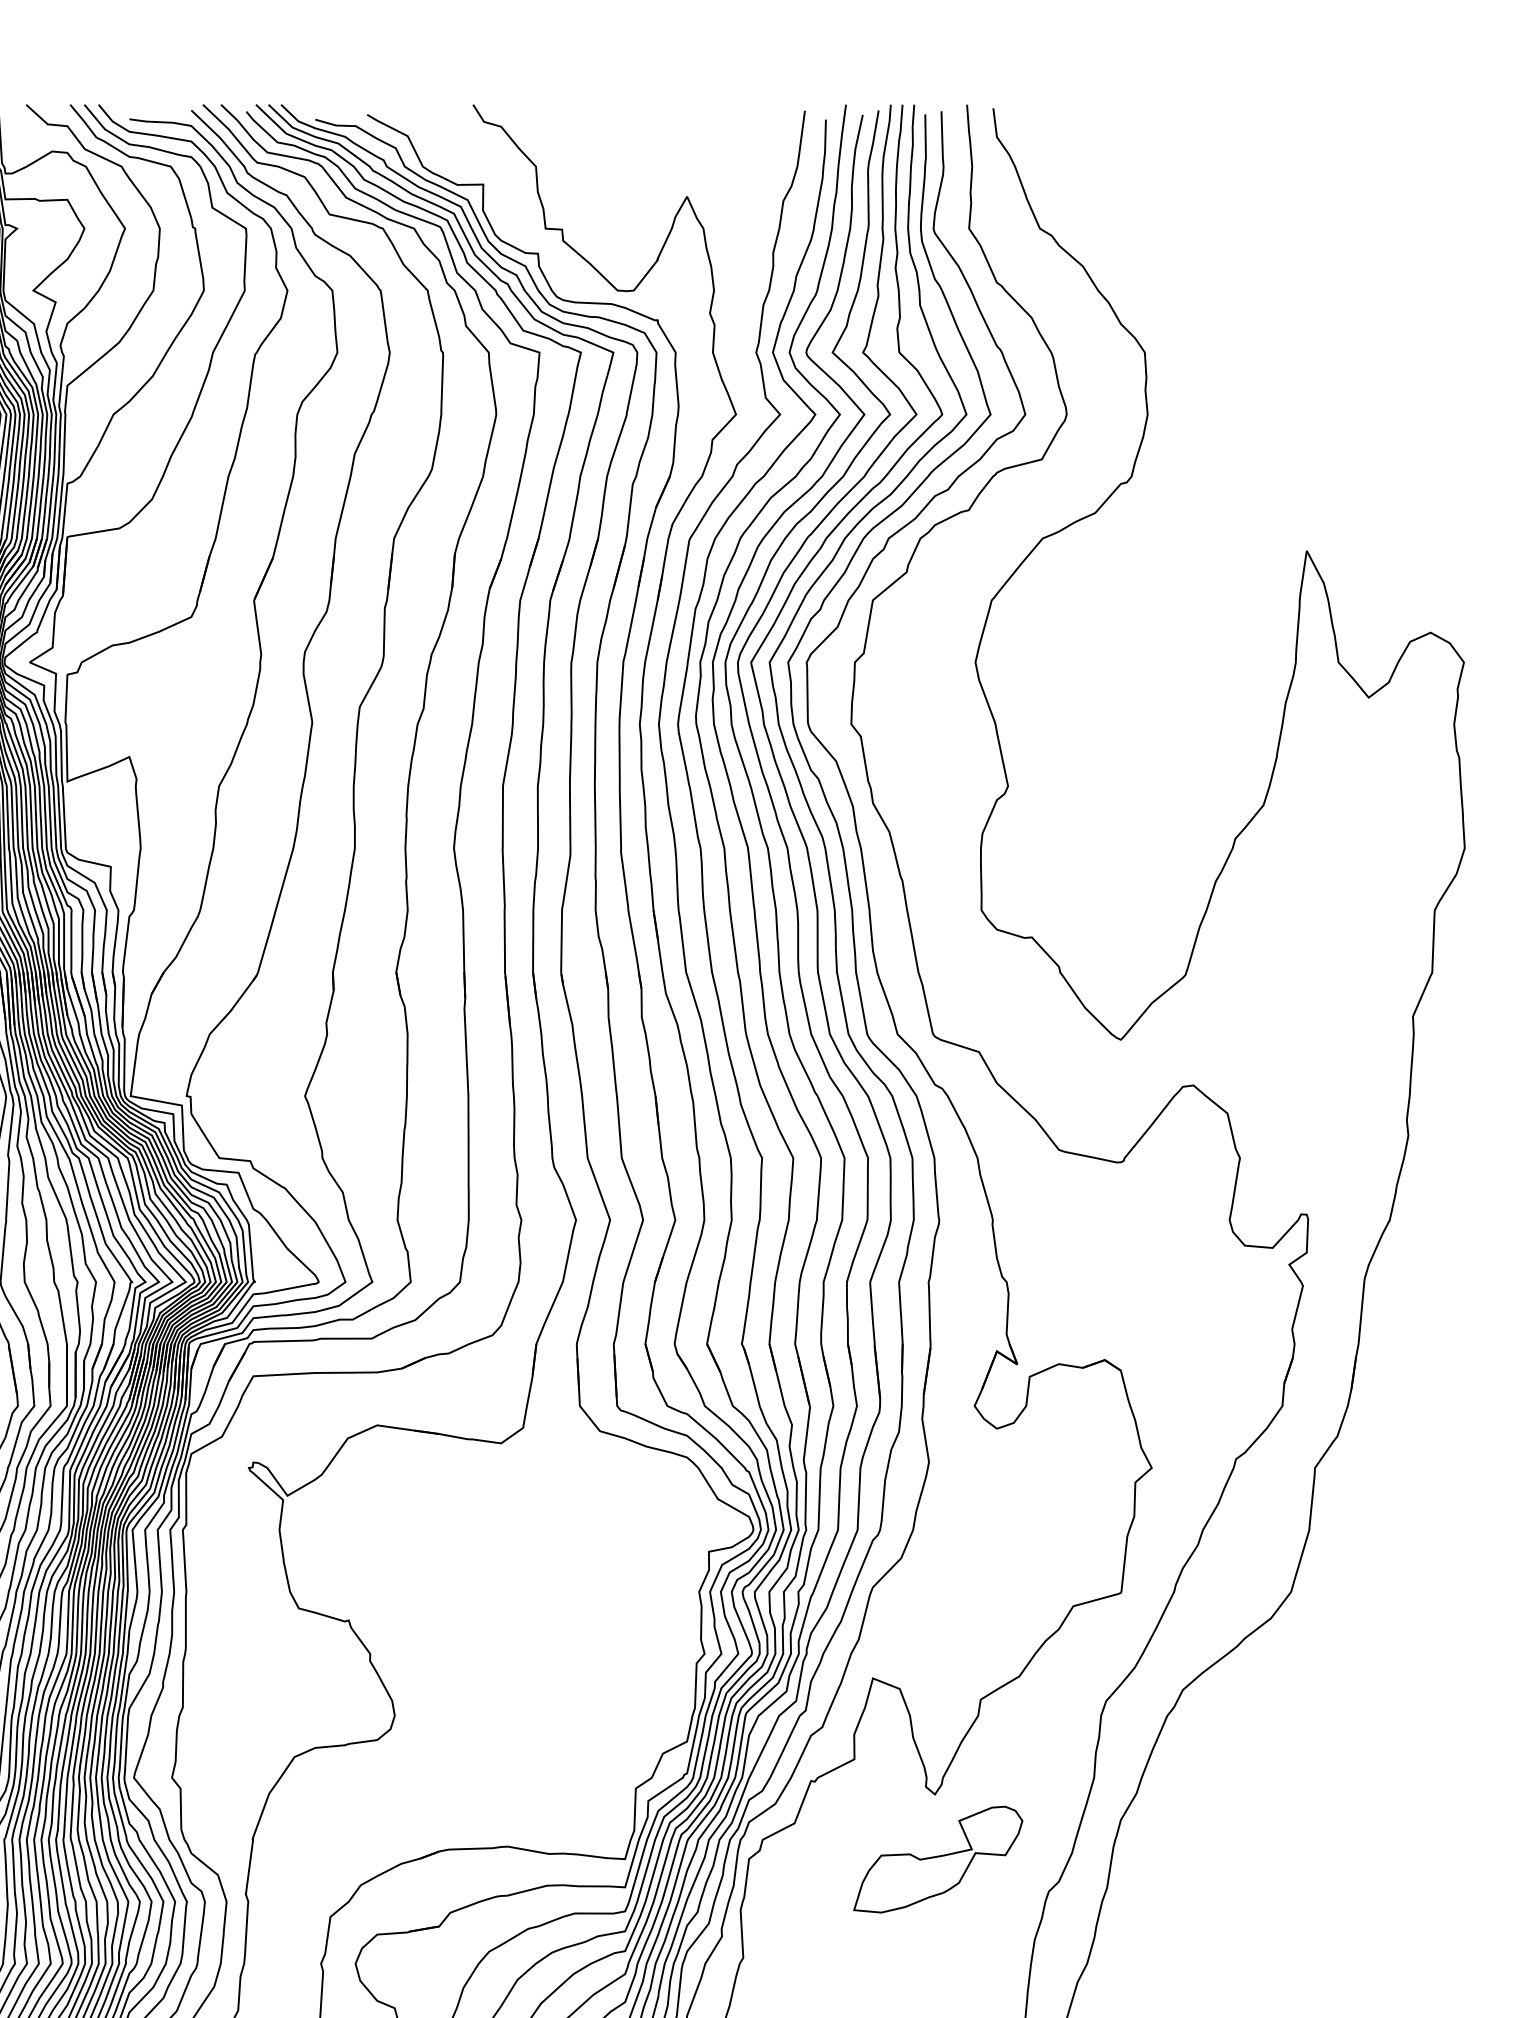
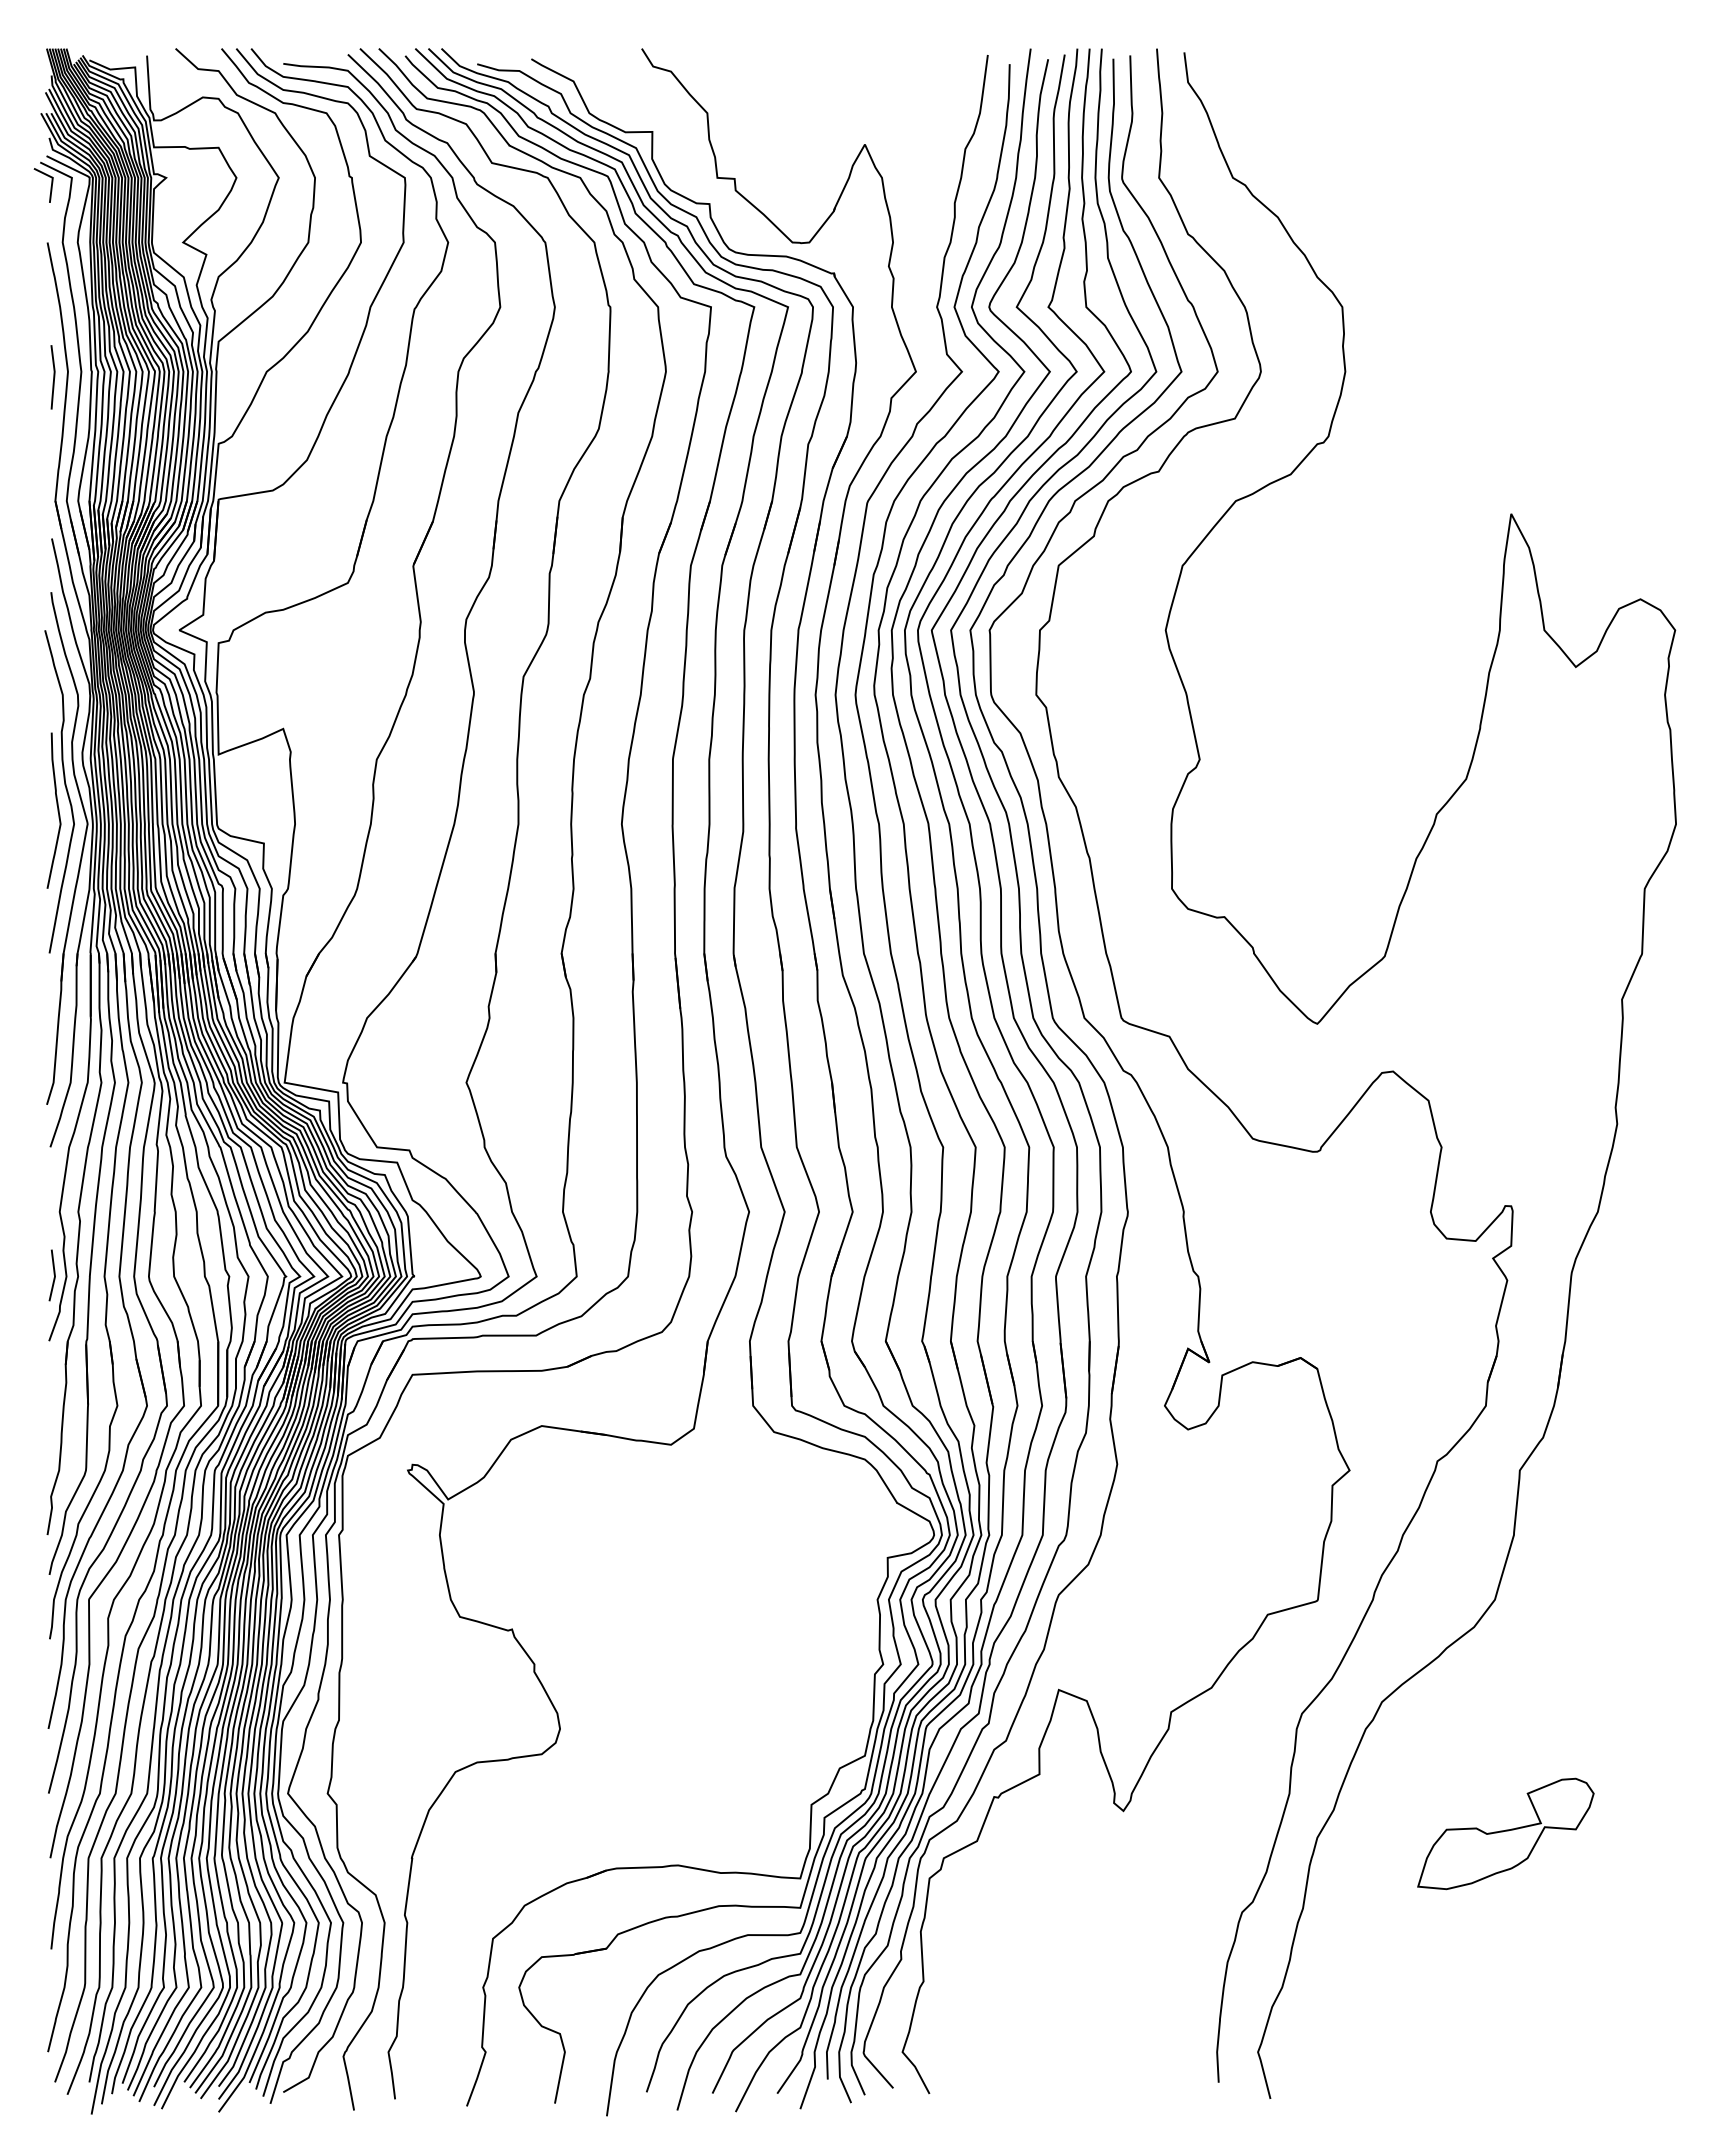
part: (937, 1859) -> (1505, 1833), moved

